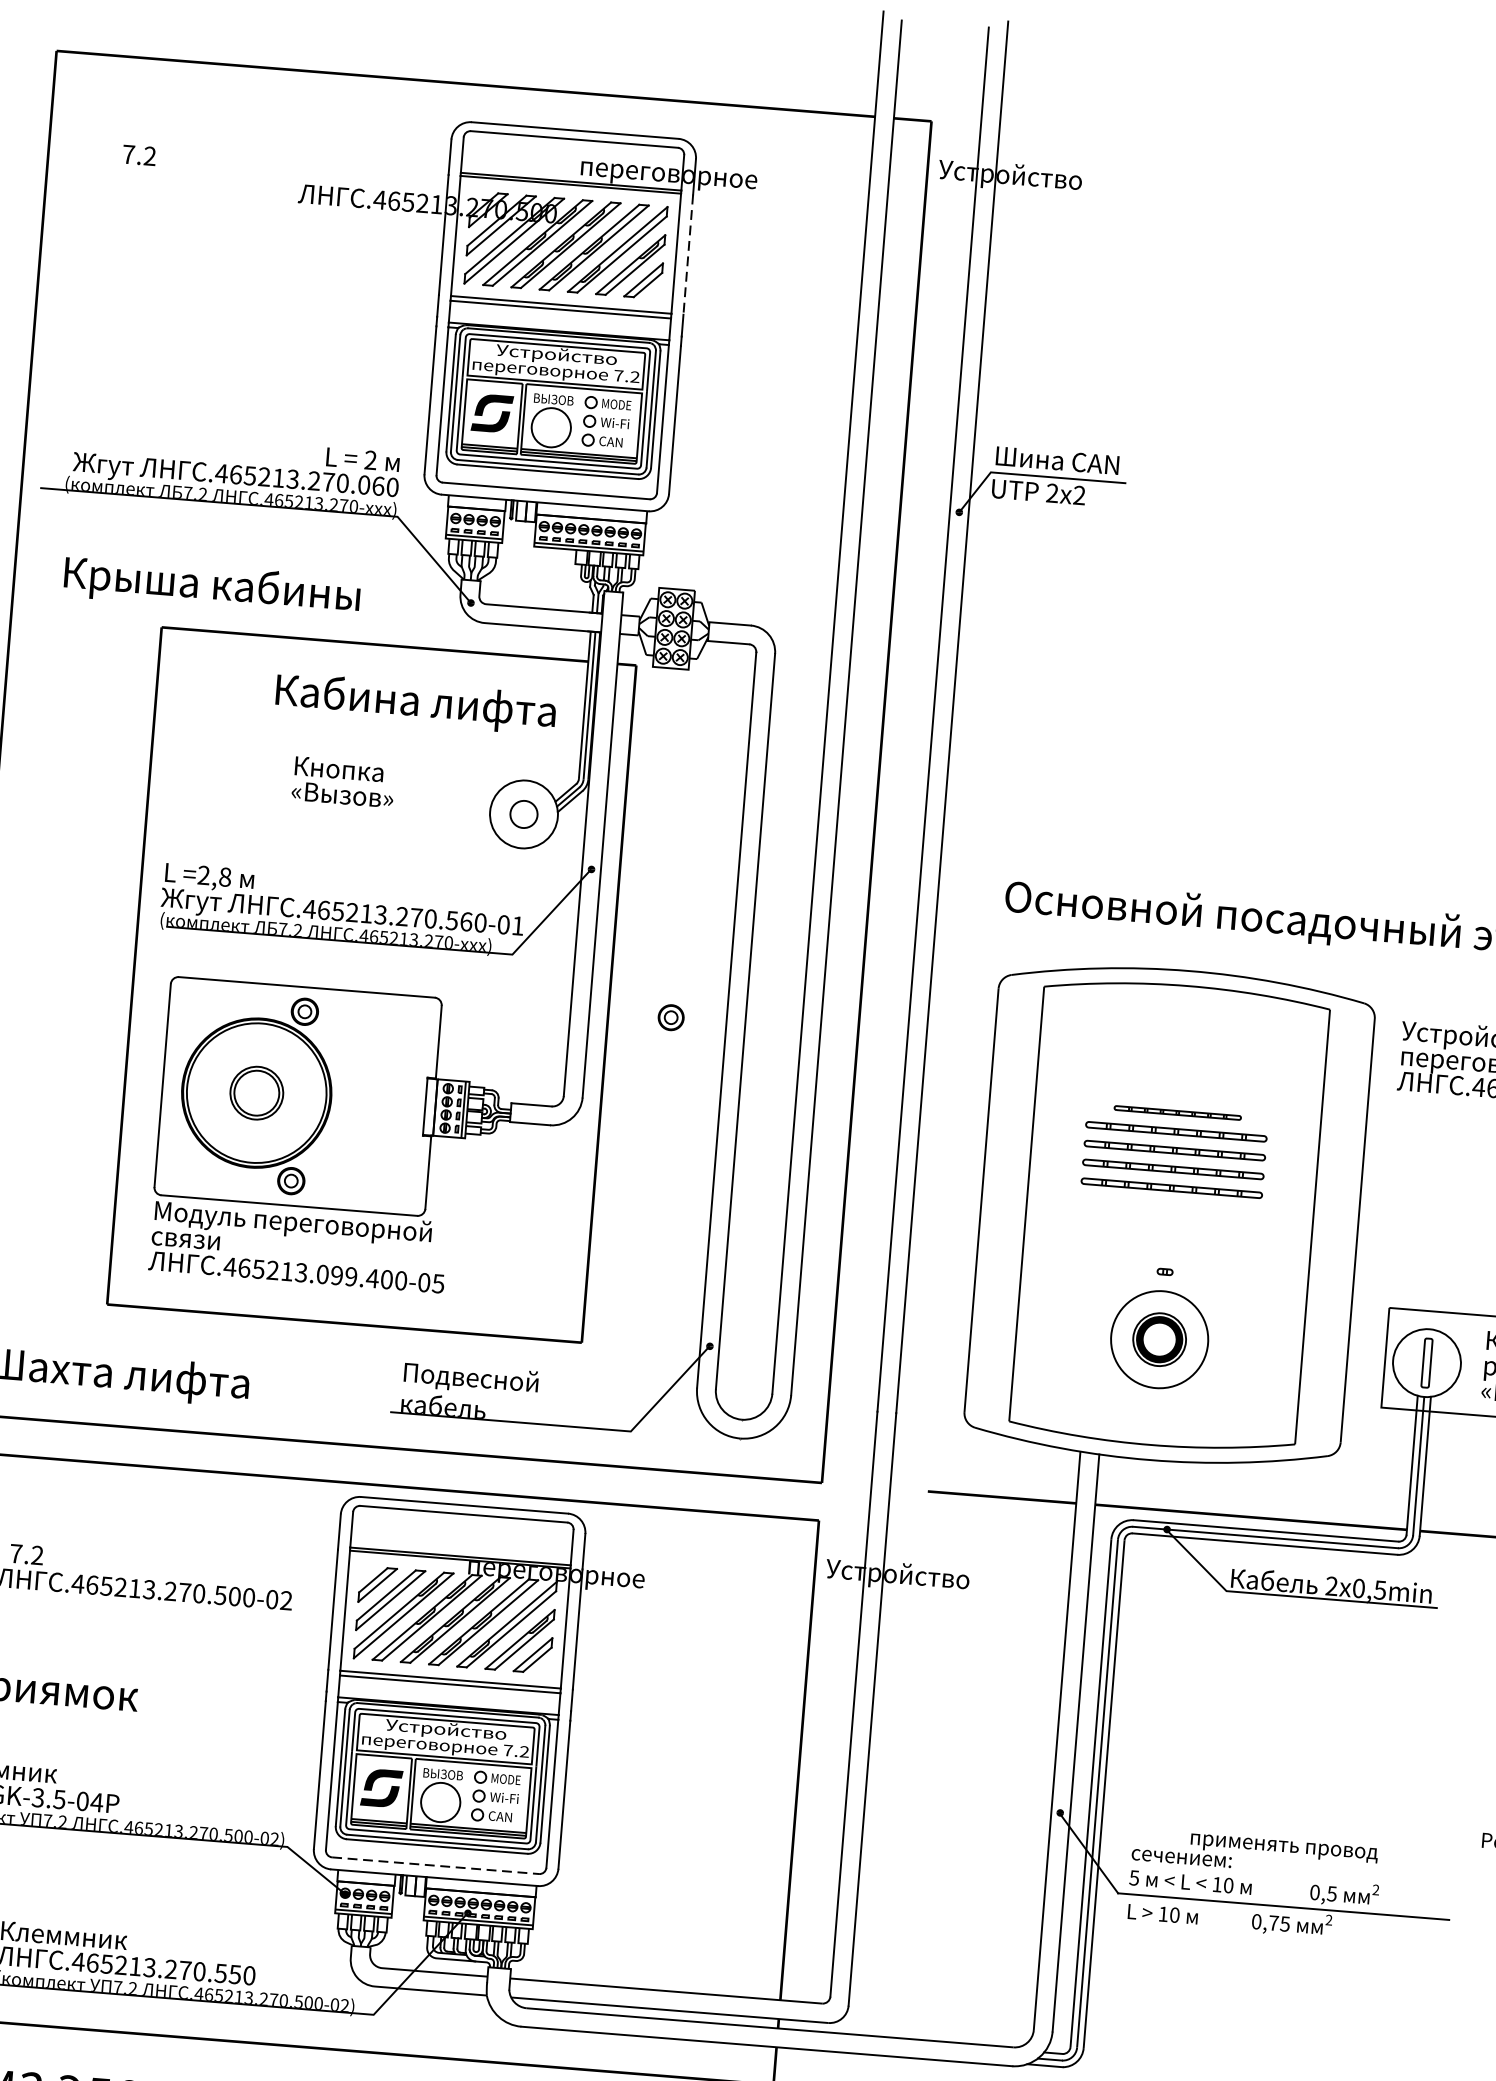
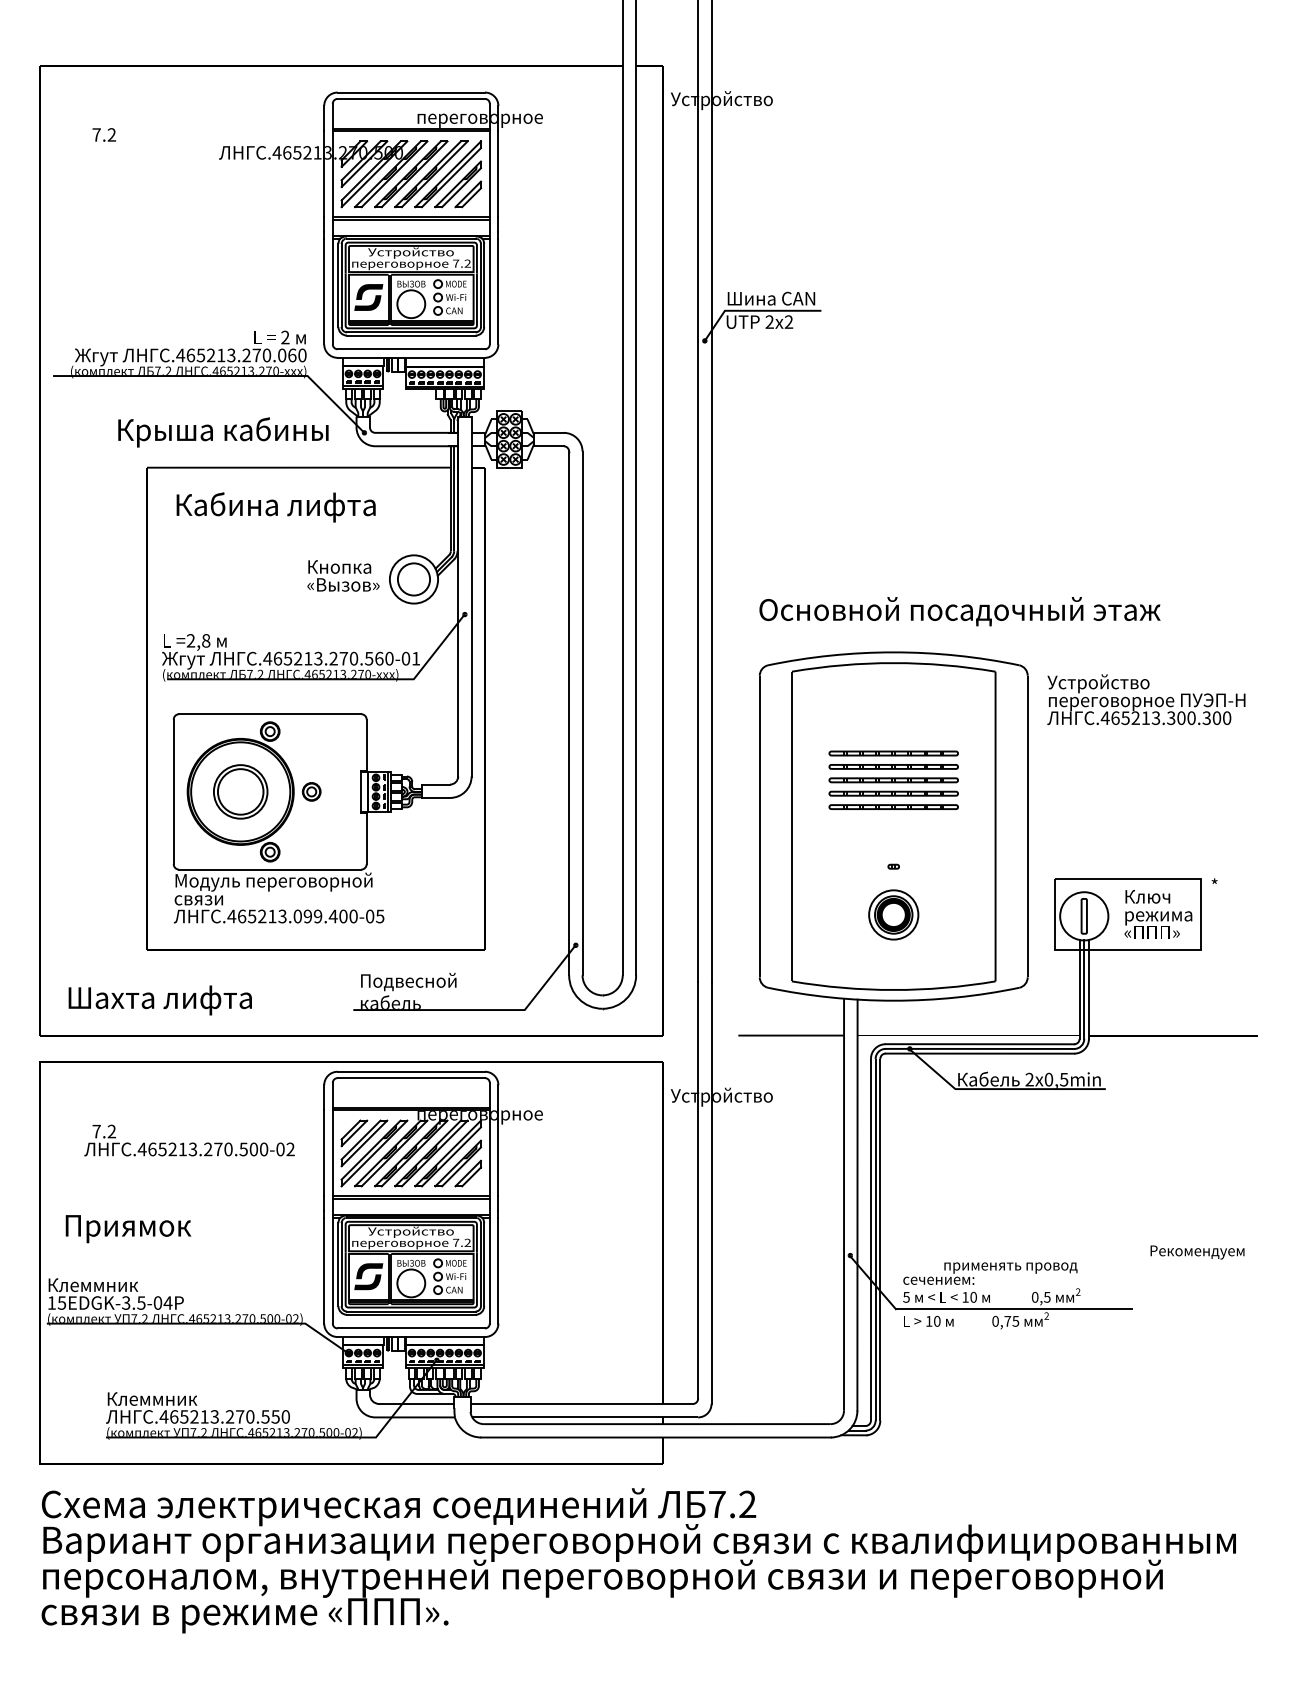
line: (688, 254) -> (498, 173), dashed -> solid
text: (212, 587) -> (223, 432), moved
text: (414, 703) -> (275, 507), moved
text: (343, 781) -> (343, 575), moved
circle: (523, 814) -> (413, 579), size x1.67
part: (670, 1017) -> (311, 791), moved
part: (256, 1092) -> (240, 791), size x1.43
part: (1177, 1112) -> (893, 753), size x1.43
circle: (1159, 1338) -> (893, 914), size x0.71
line: (435, 1865) -> (411, 1328), dashed -> solid

